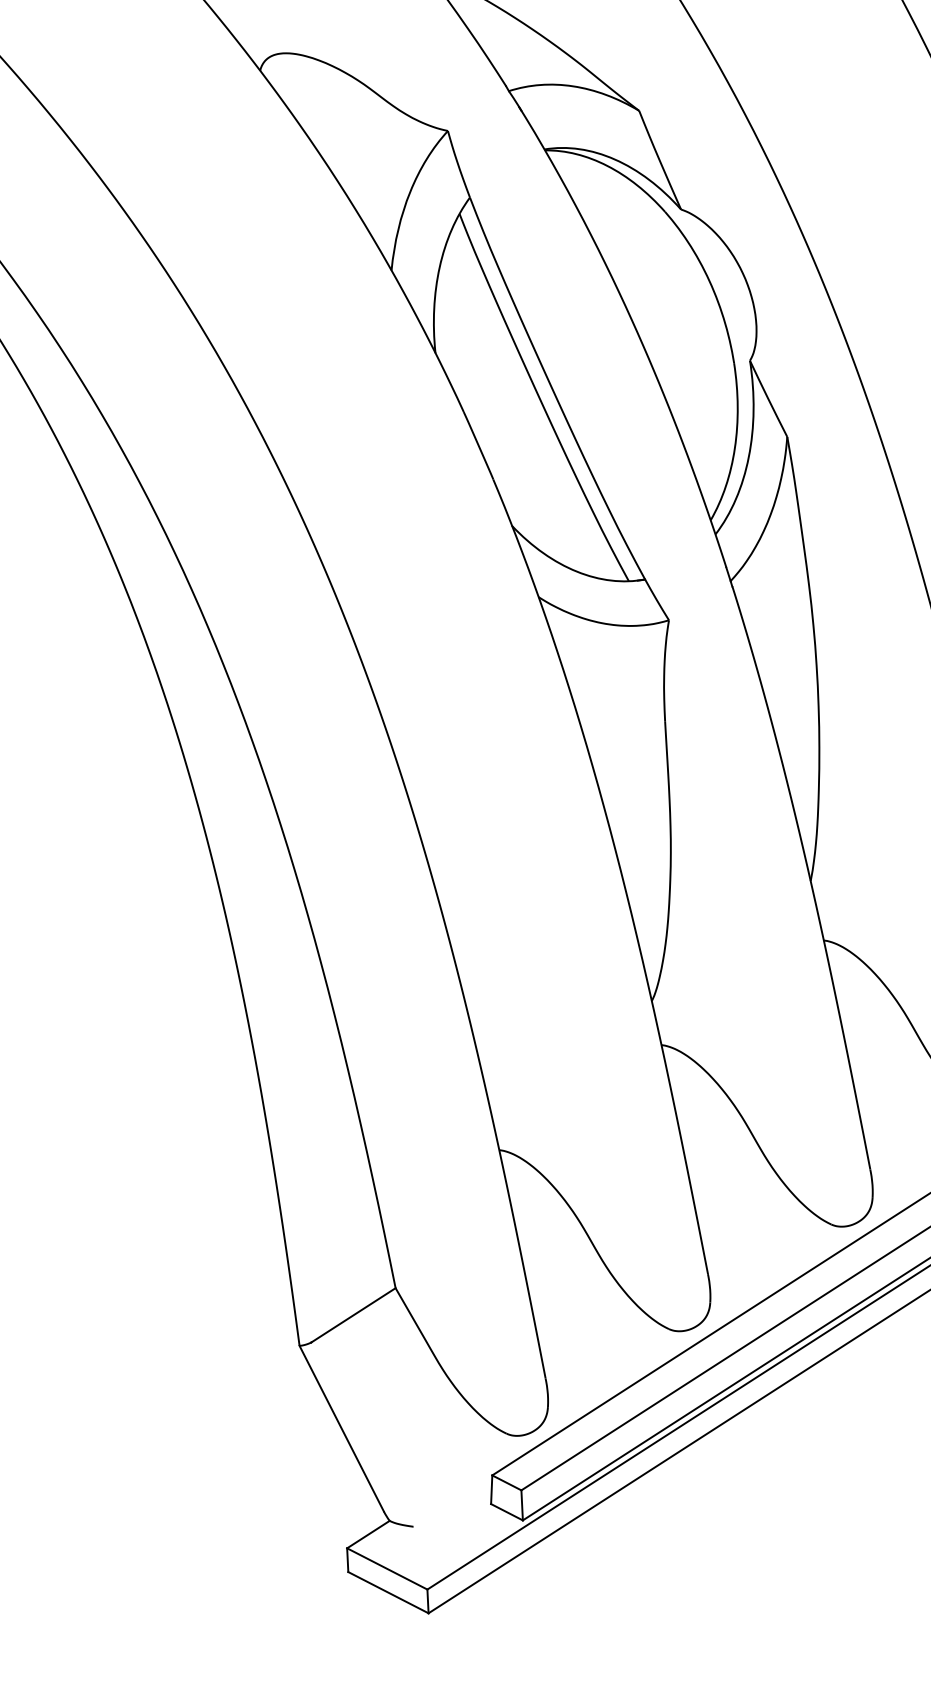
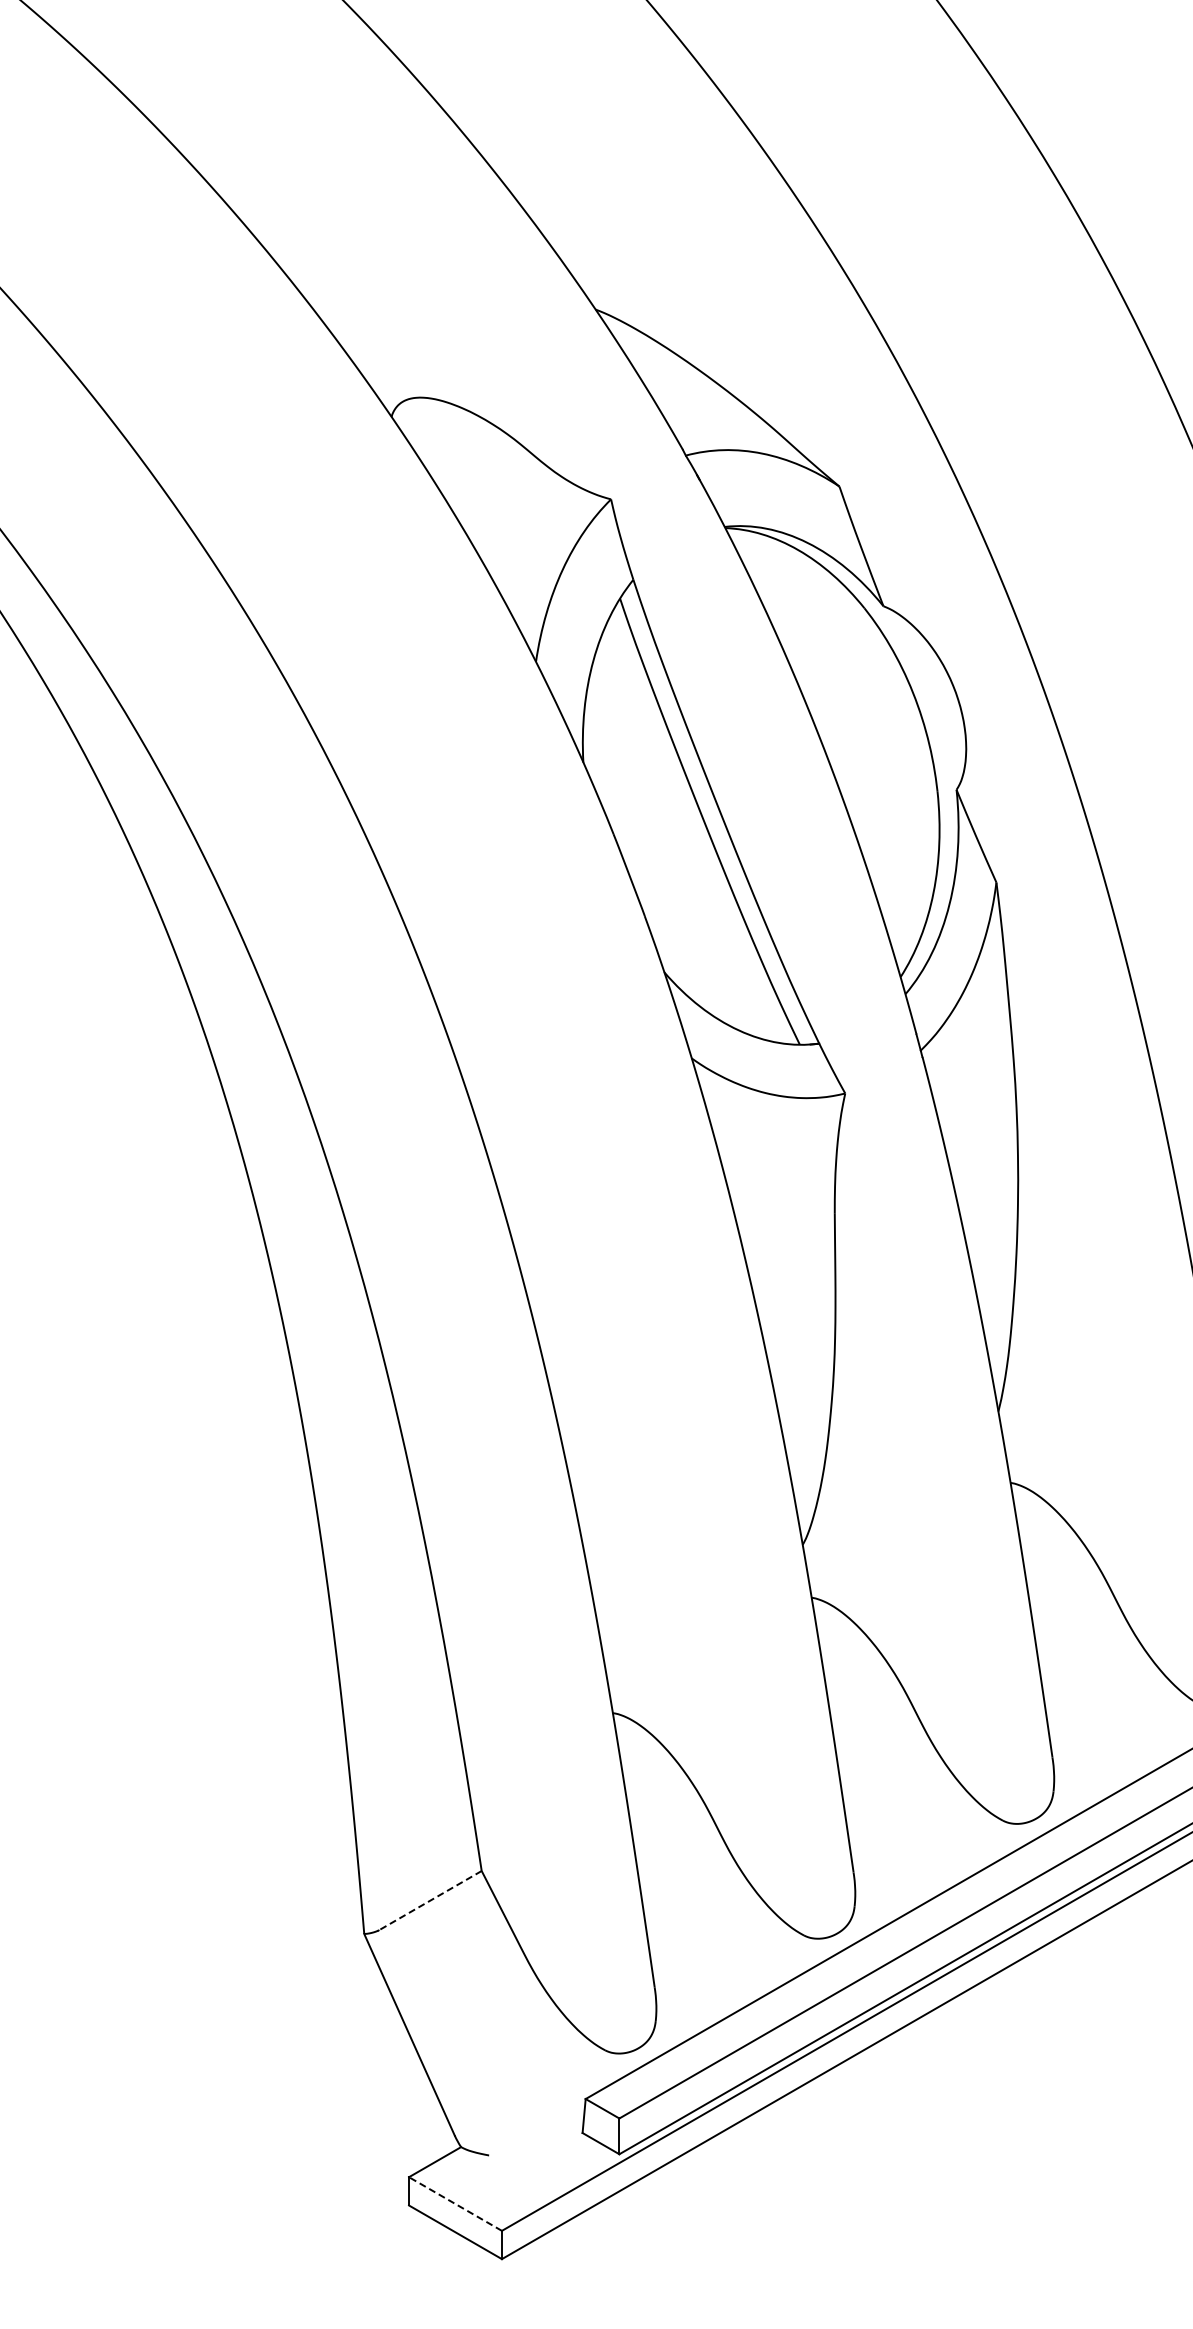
line: (353, 1315) -> (430, 1900), solid -> dashed
line: (387, 1569) -> (455, 2204), solid -> dashed

